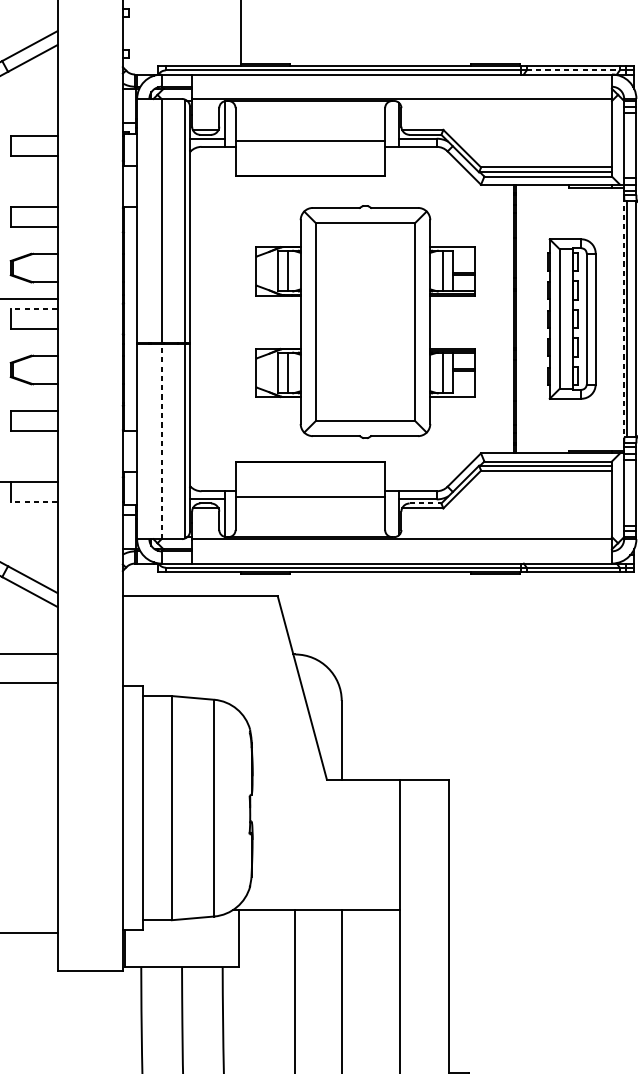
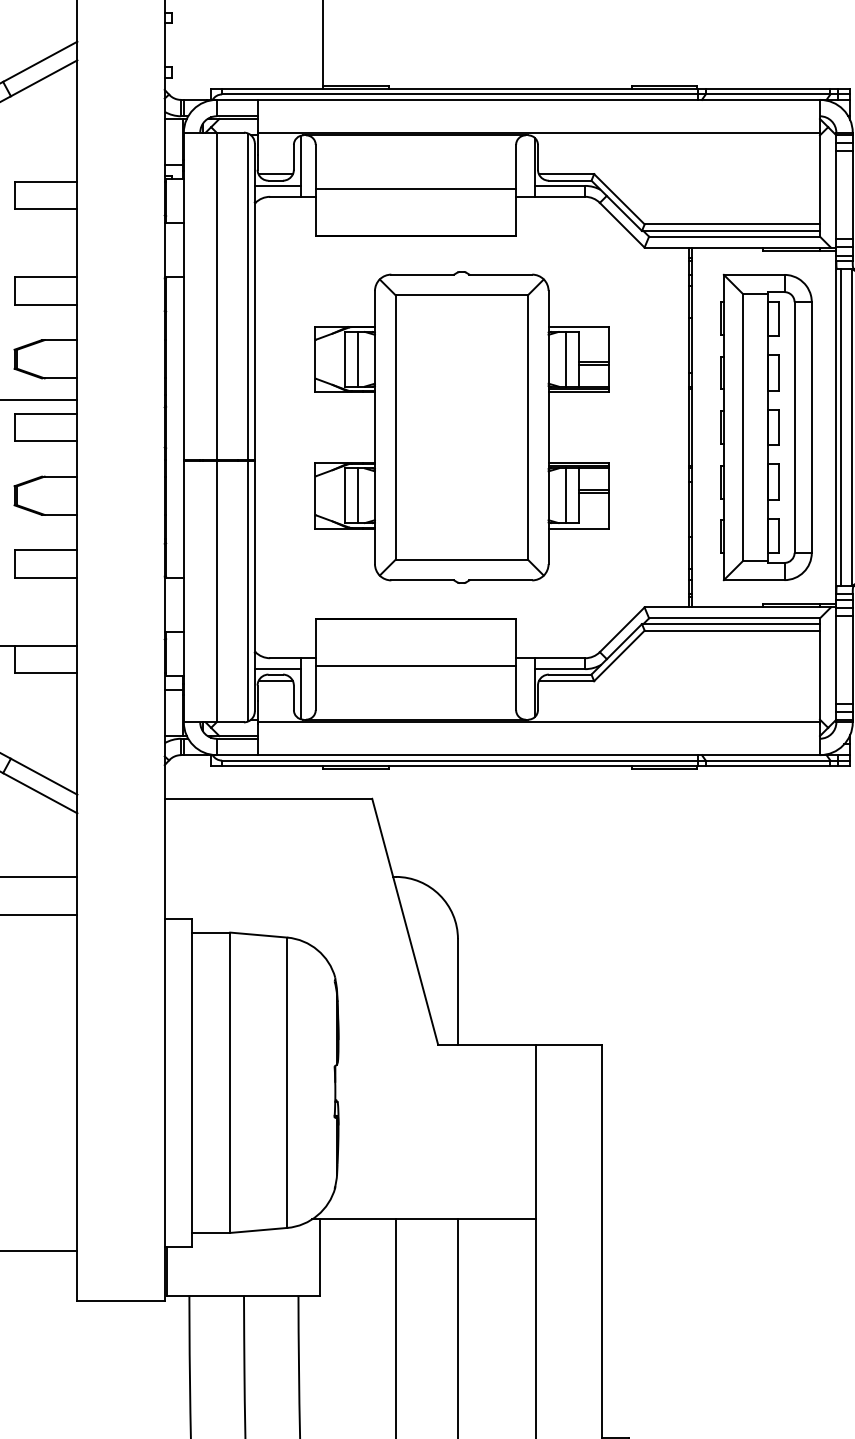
line: (573, 70) -> (768, 94), dashed -> solid
line: (33, 308) -> (45, 413), dashed -> solid
part: (572, 319) -> (766, 427), size x1.43
line: (624, 319) -> (836, 427), dashed -> solid
part: (365, 322) -> (461, 427), moved
line: (161, 441) -> (216, 591), dashed -> solid
line: (33, 502) -> (45, 673), dashed -> solid
line: (425, 503) -> (570, 674), dashed -> solid

